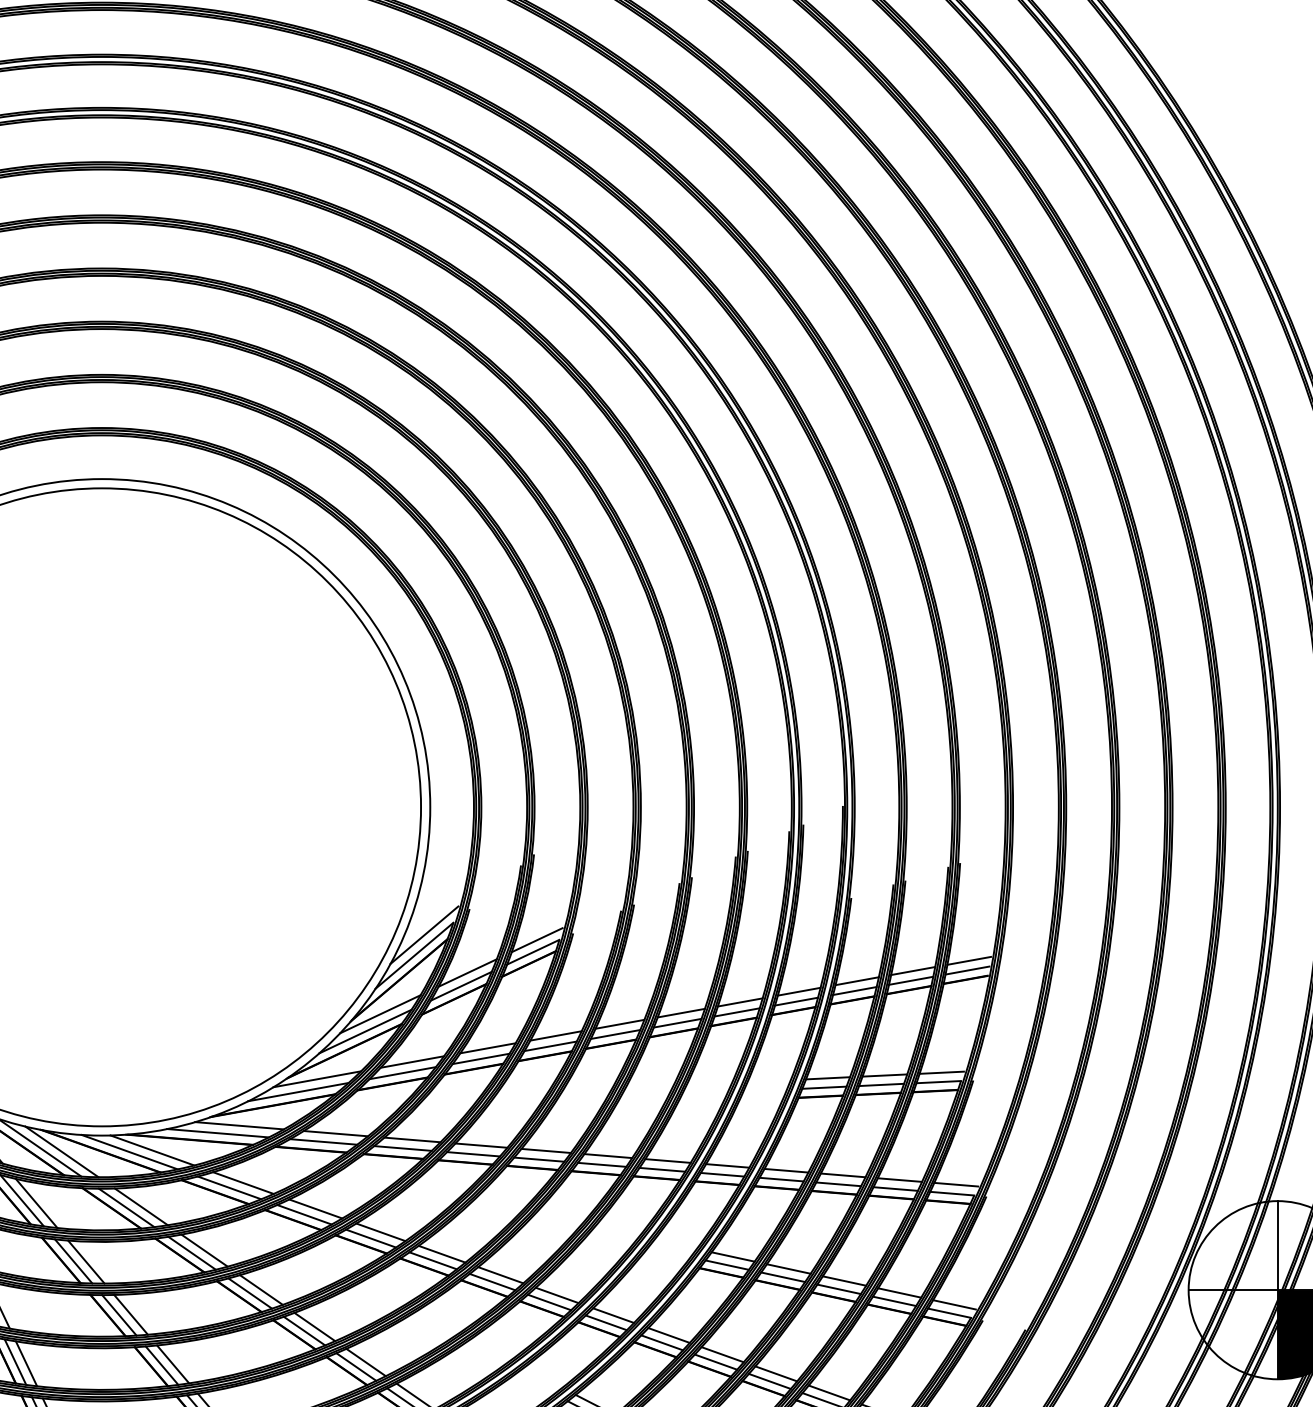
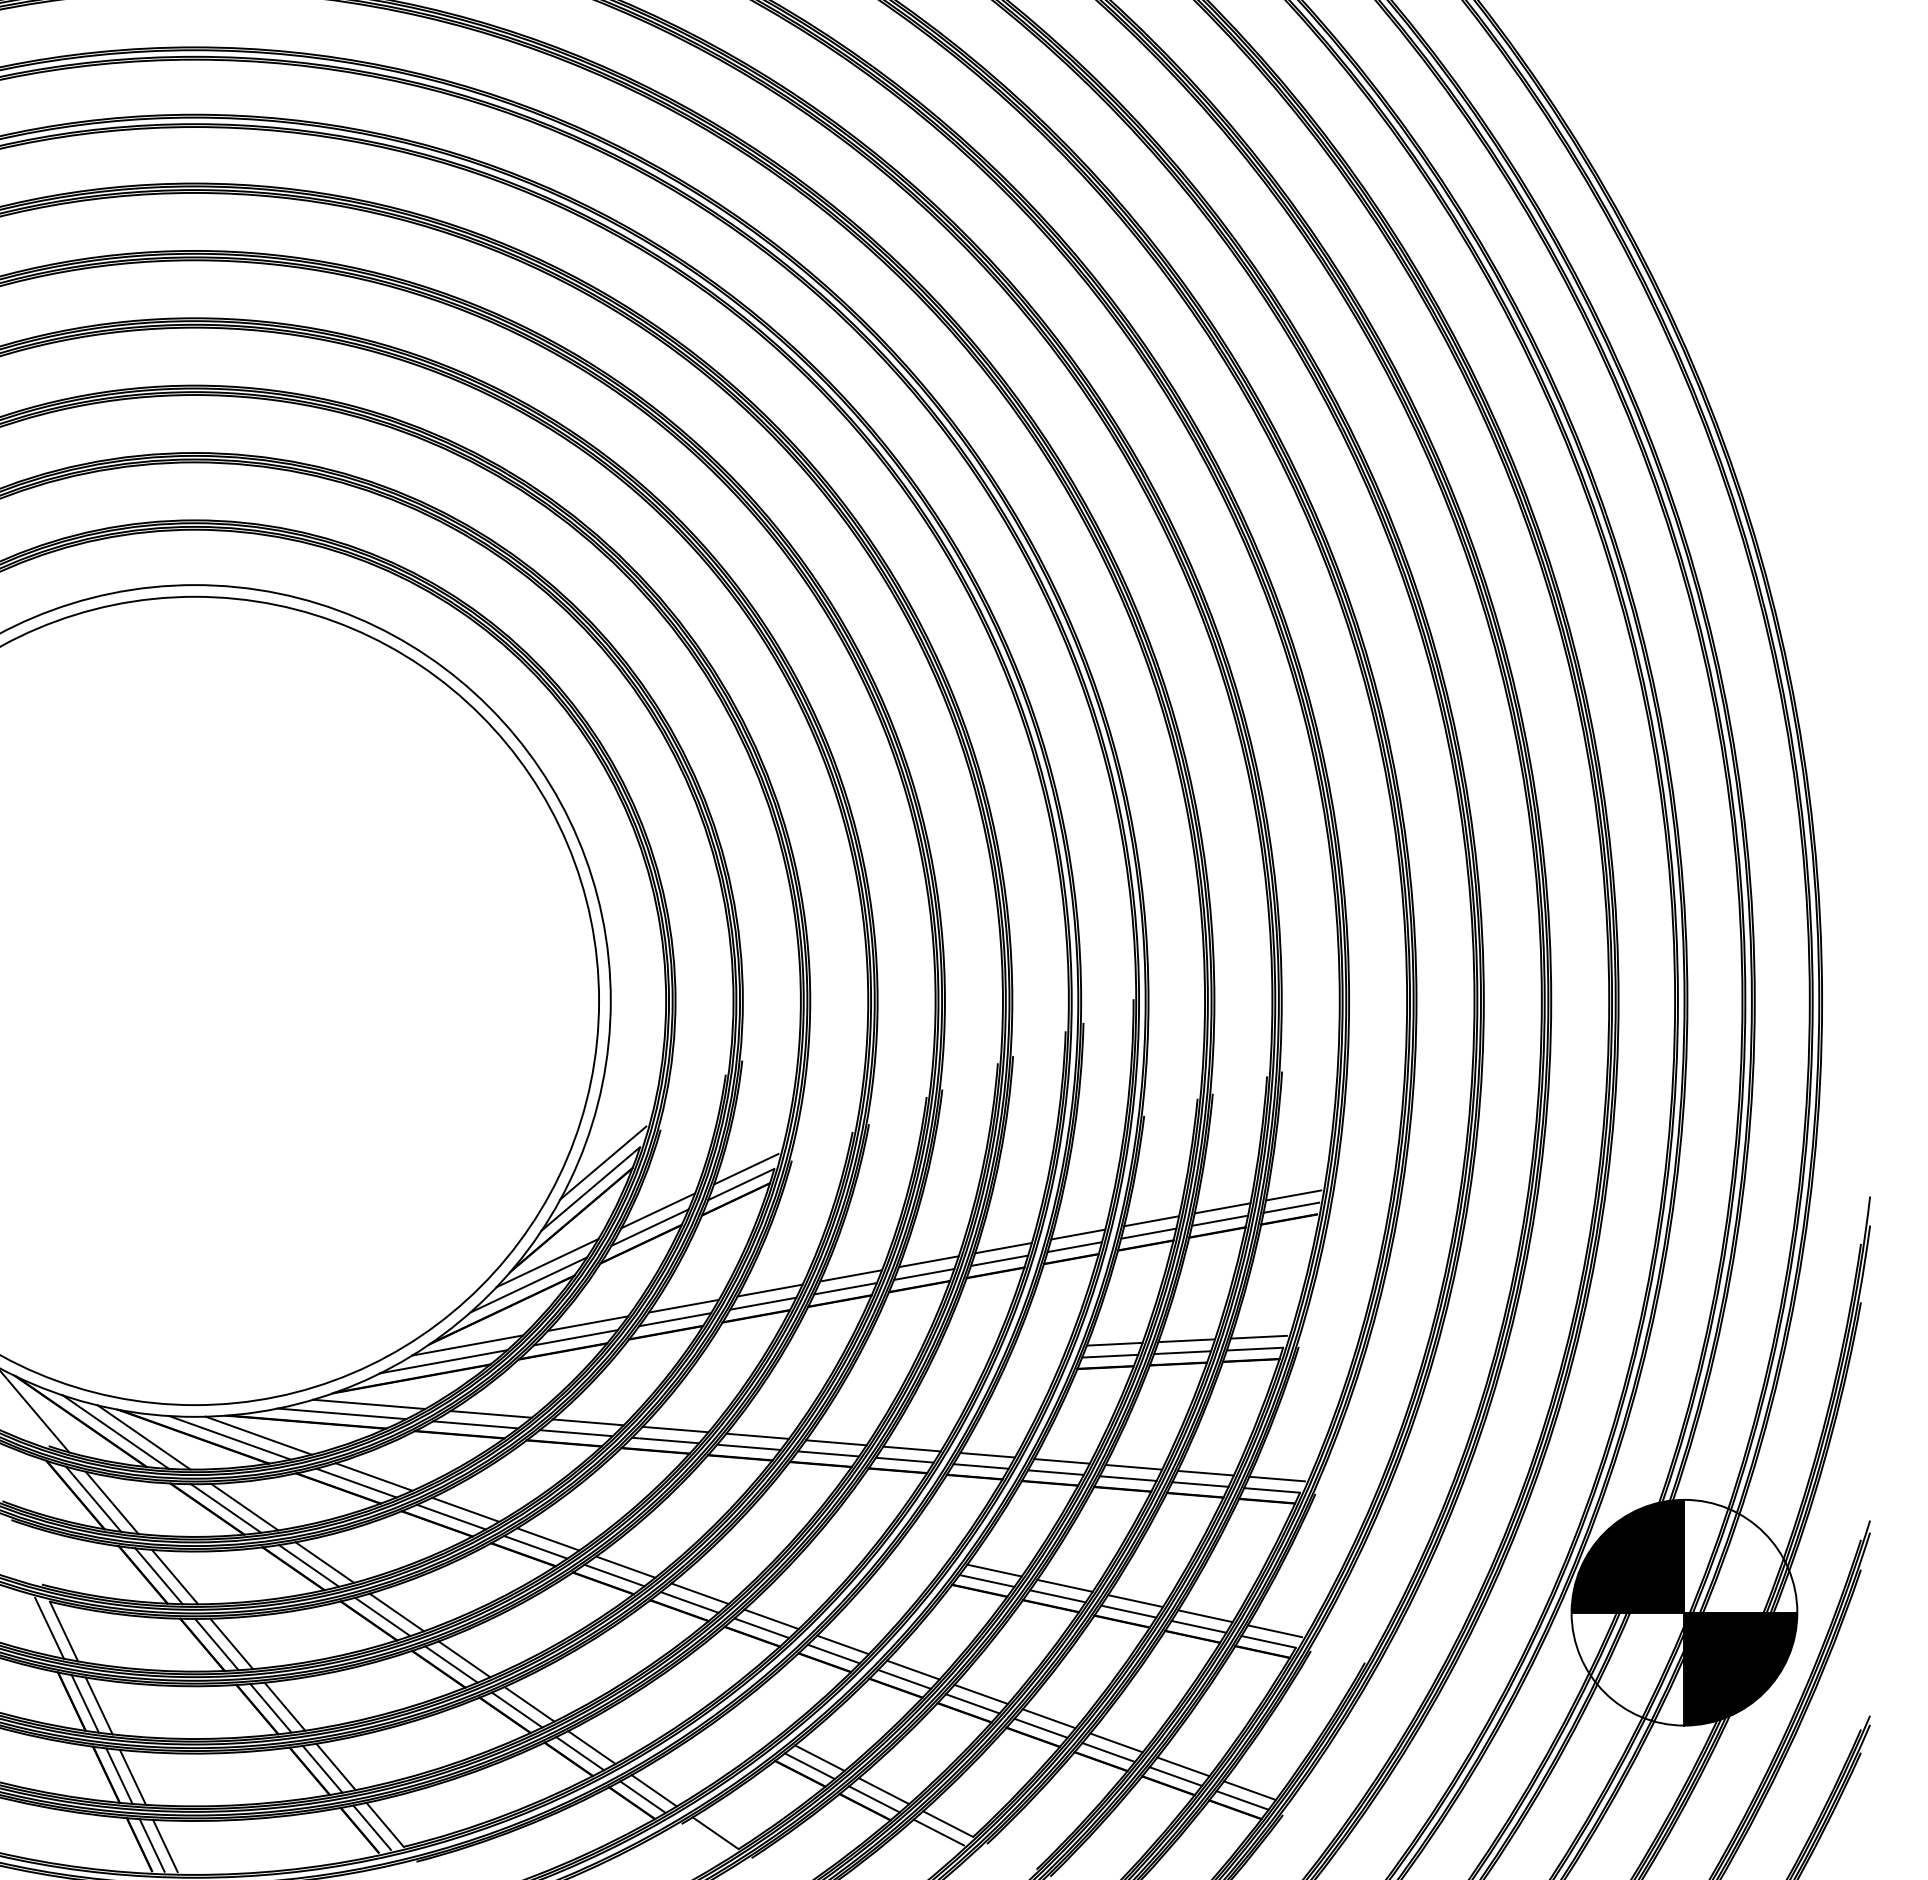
fill: (1232, 1245) -> (1627, 1555), added

